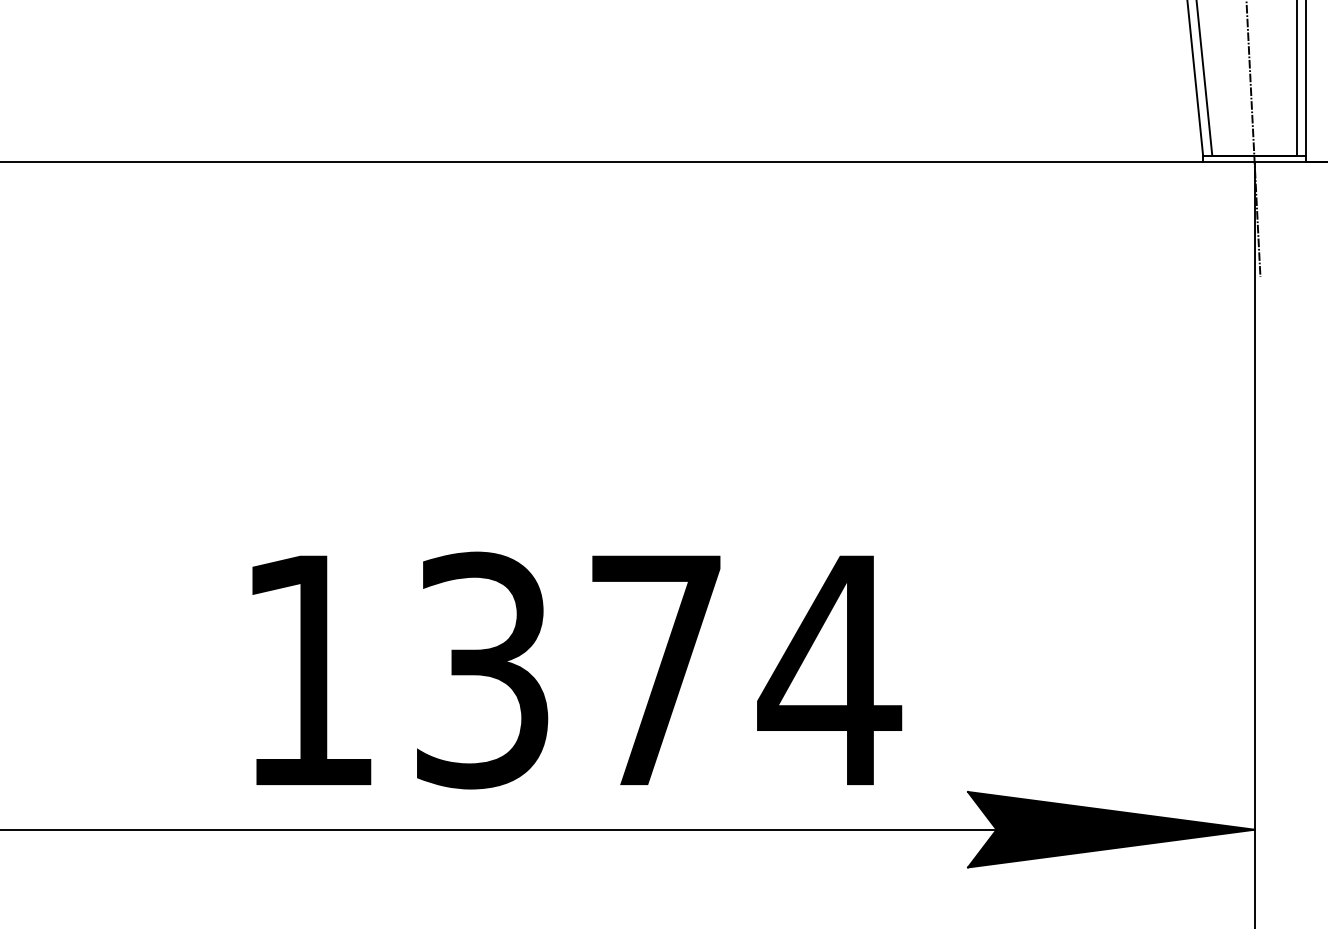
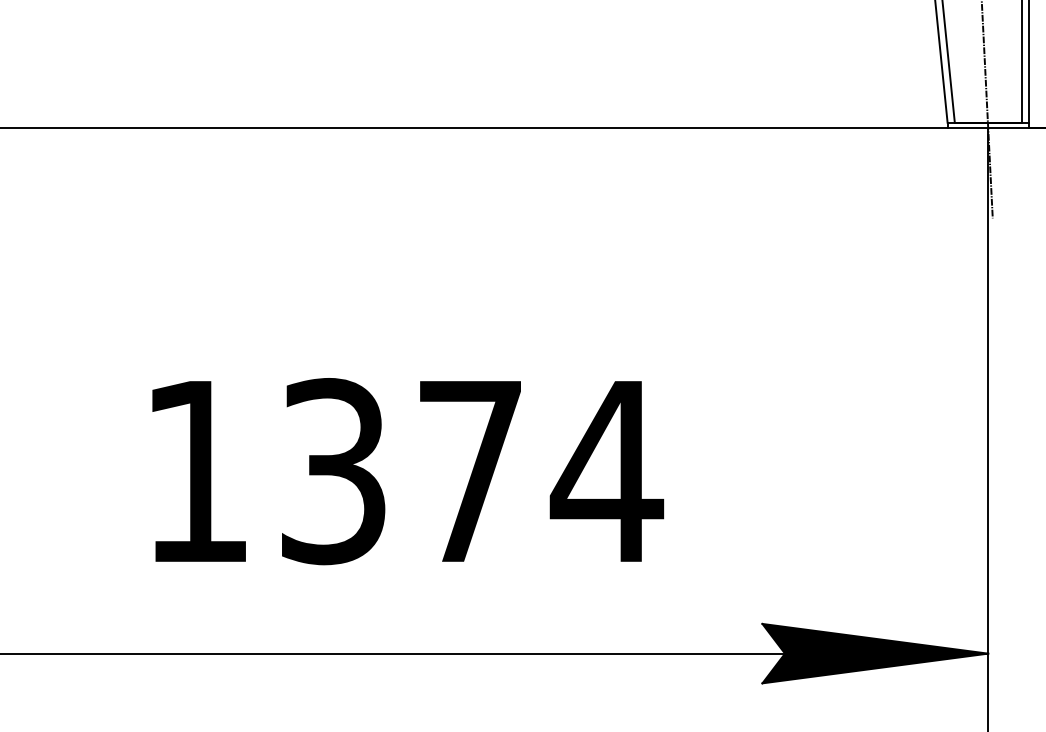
text: (577, 670) -> (408, 471), moved

